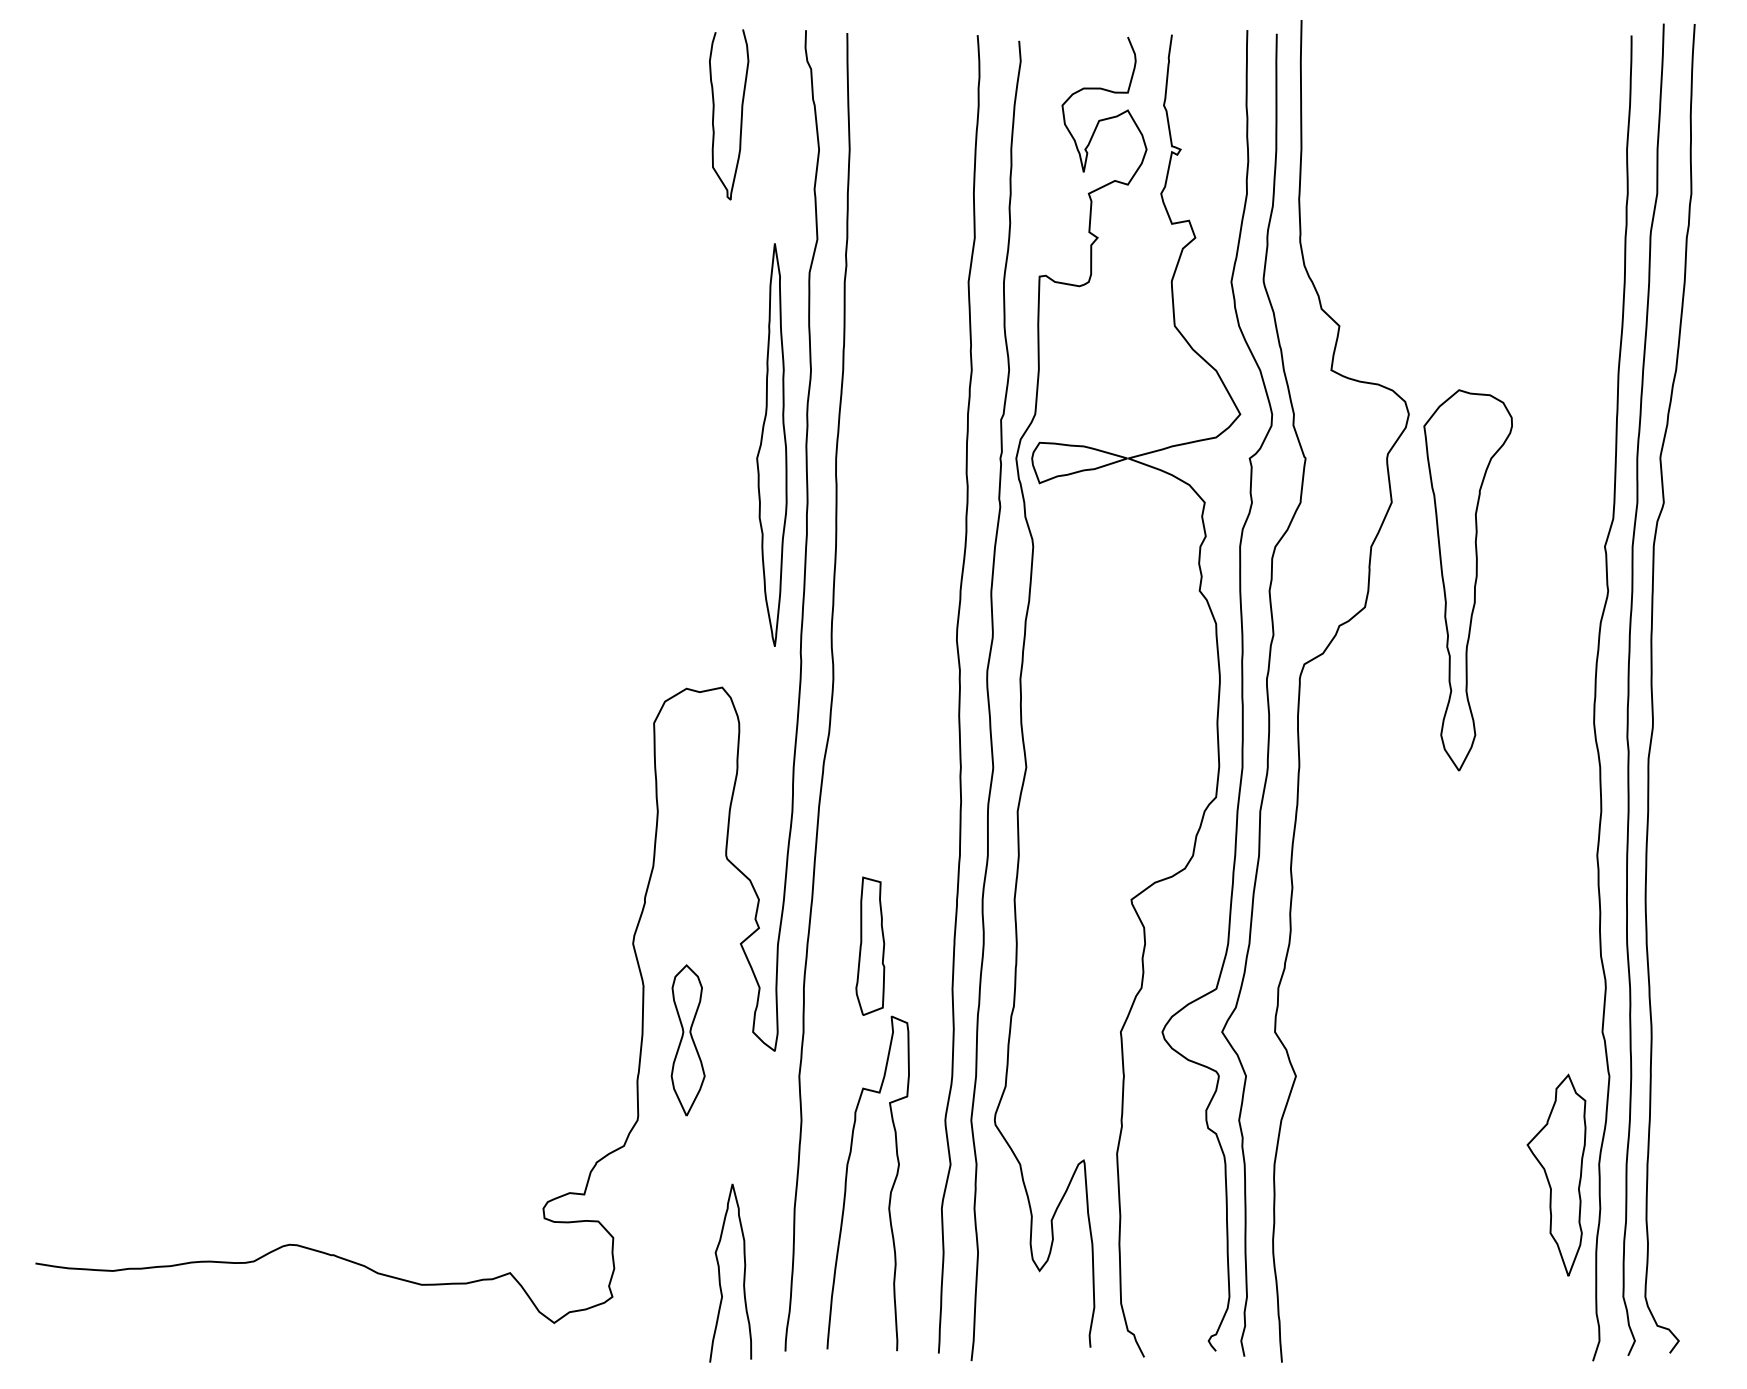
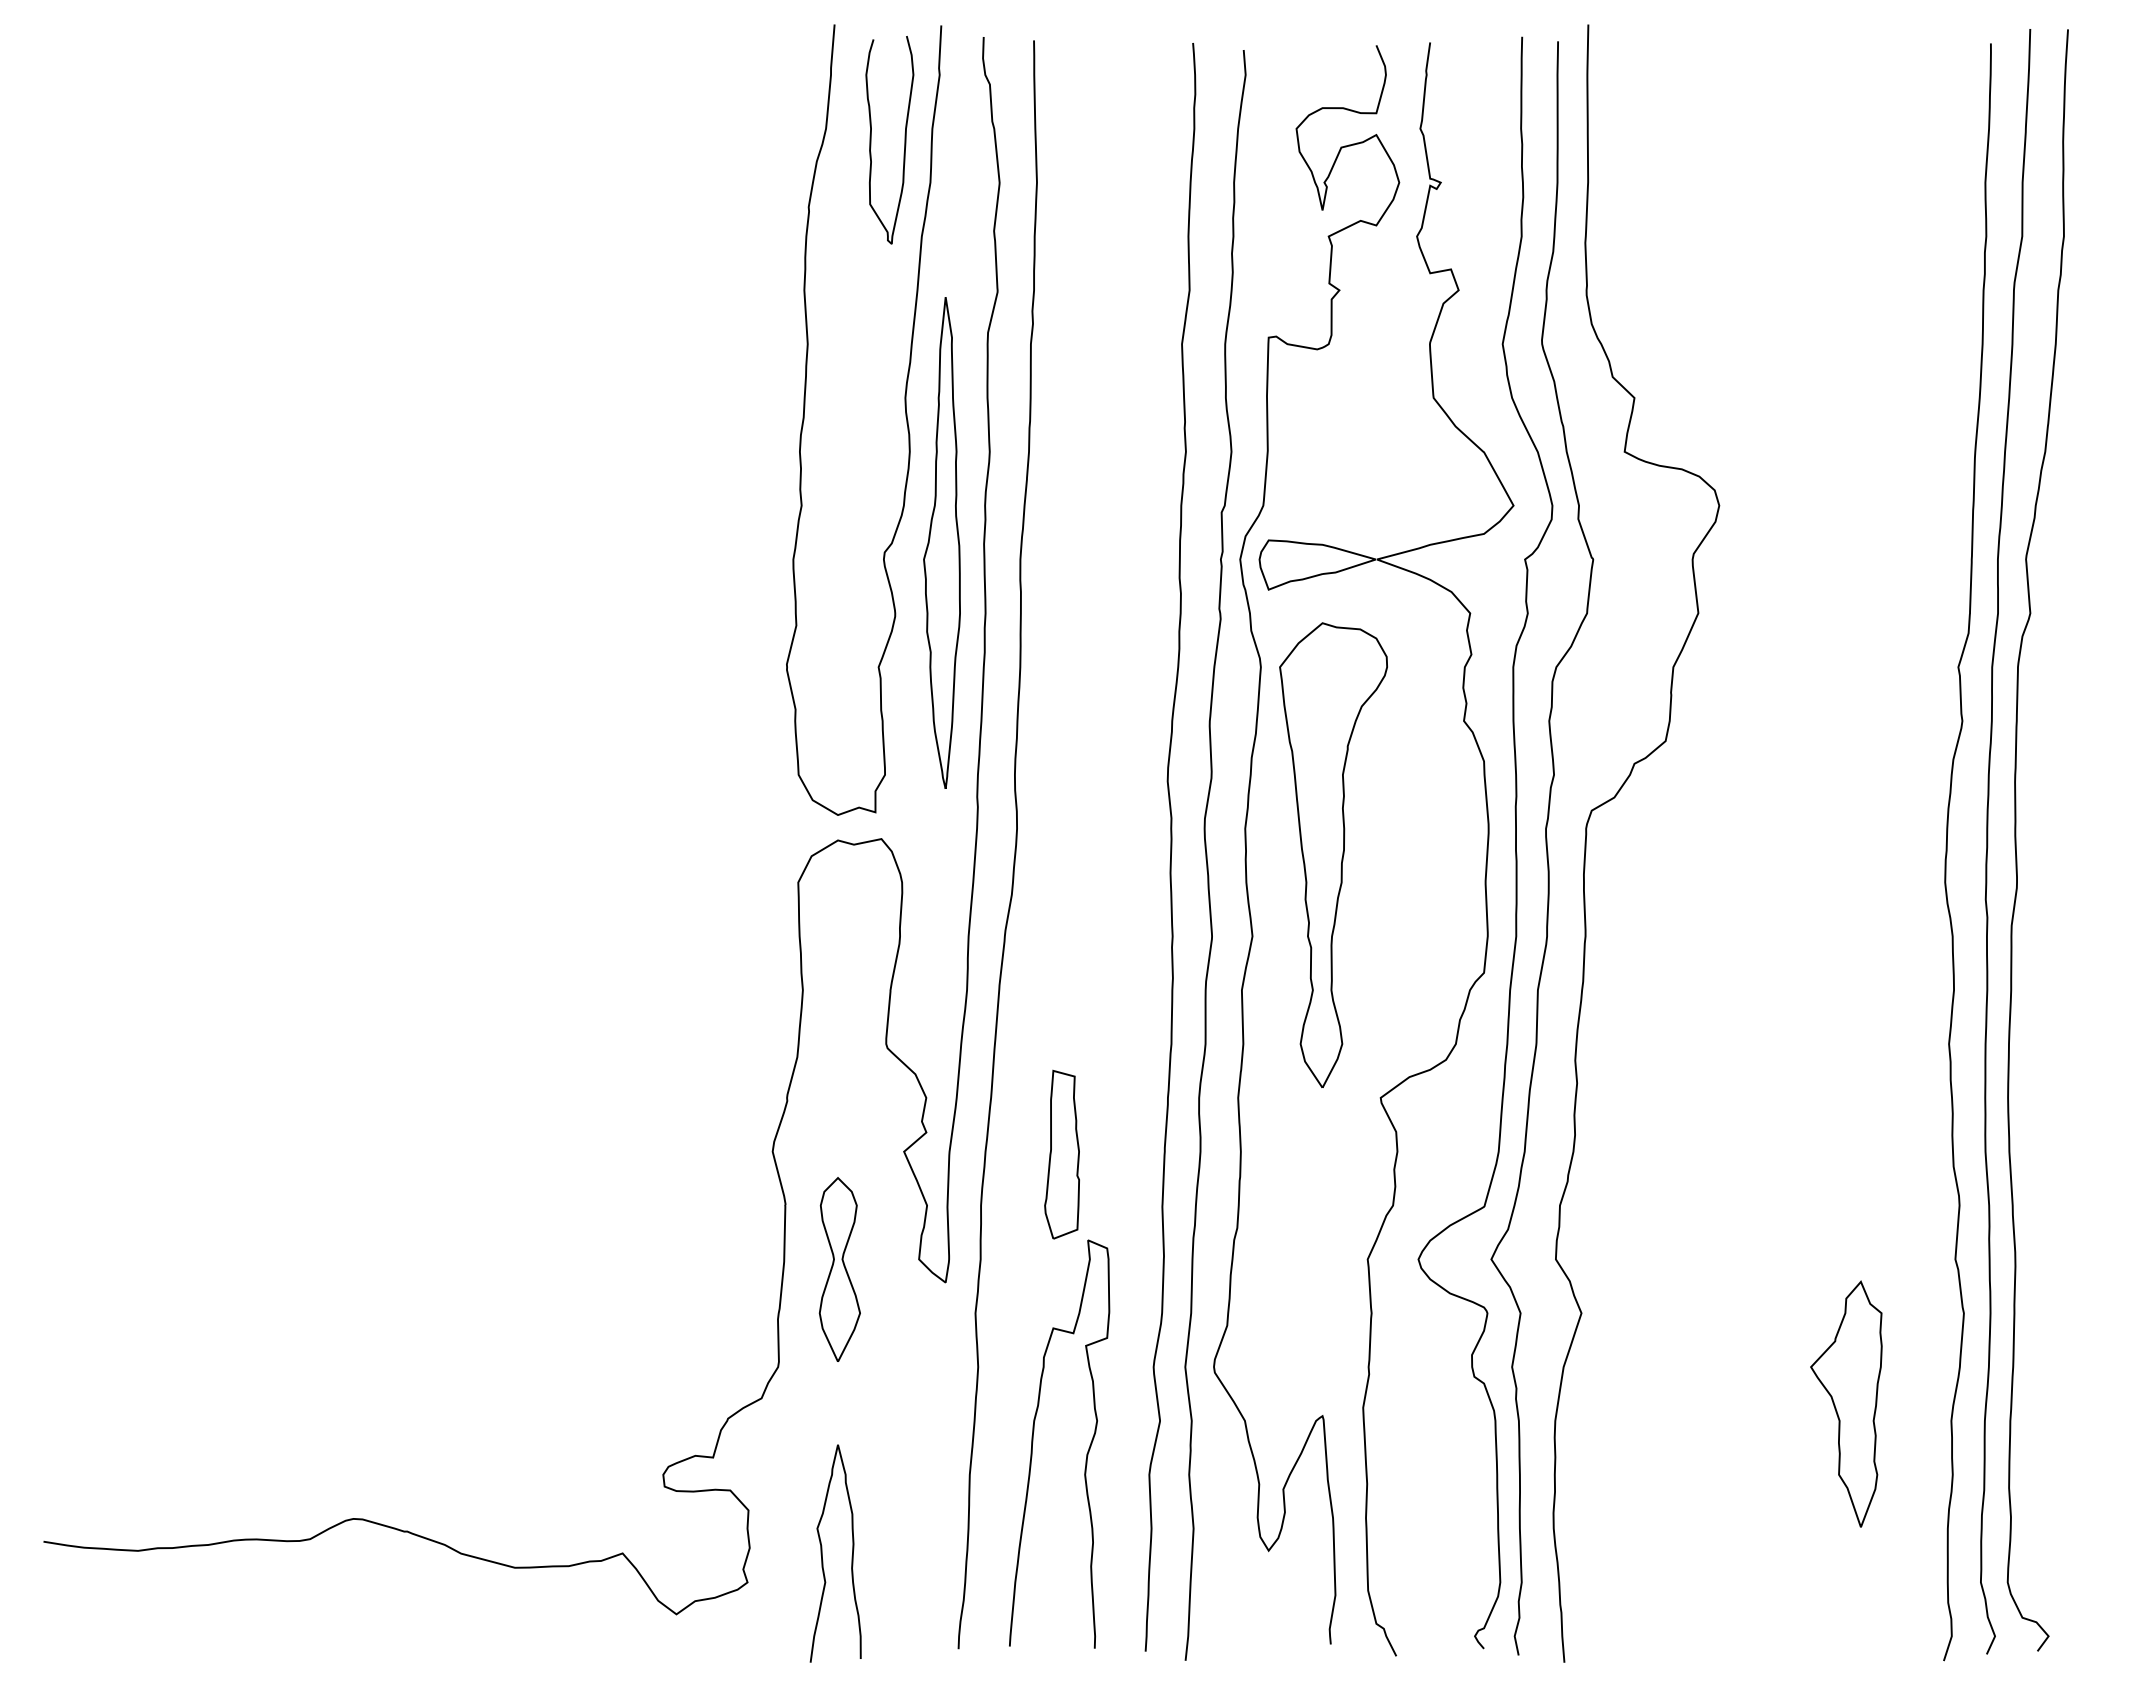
curve: (741, 342) -> (905, 417), added
part: (1468, 579) -> (1333, 854), moved
part: (1556, 1174) -> (1846, 1403), moved
curve: (719, 1273) -> (822, 1553), moved

